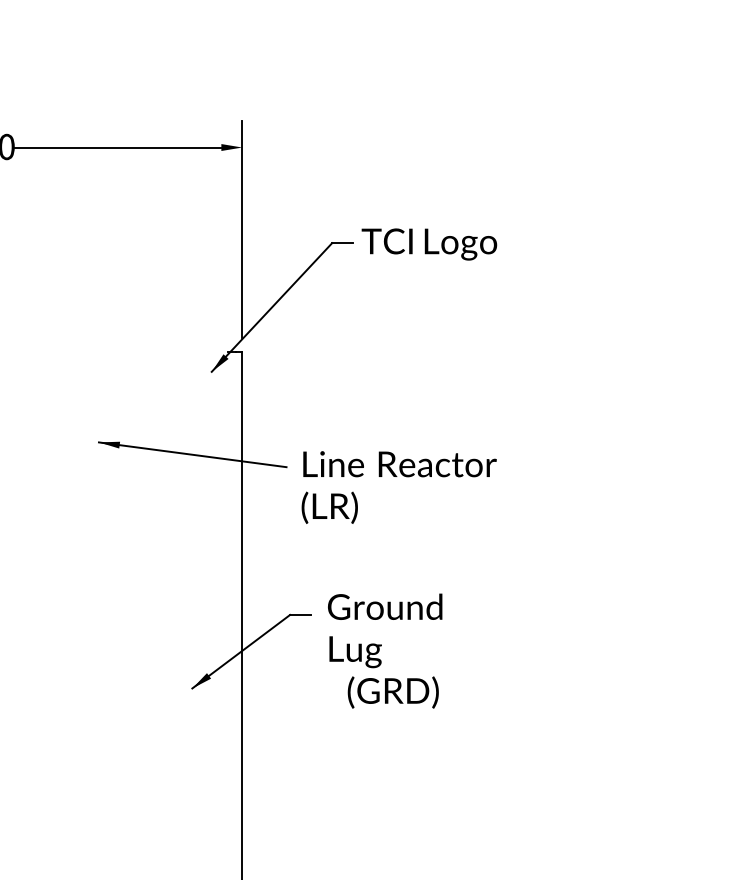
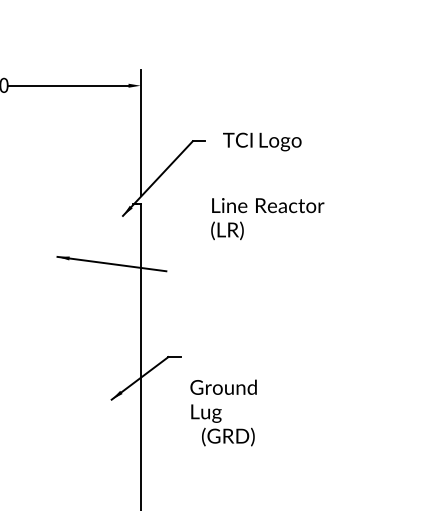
text: (429, 243) -> (262, 141), moved
text: (398, 488) -> (267, 219), moved
text: (384, 650) -> (223, 412), moved

